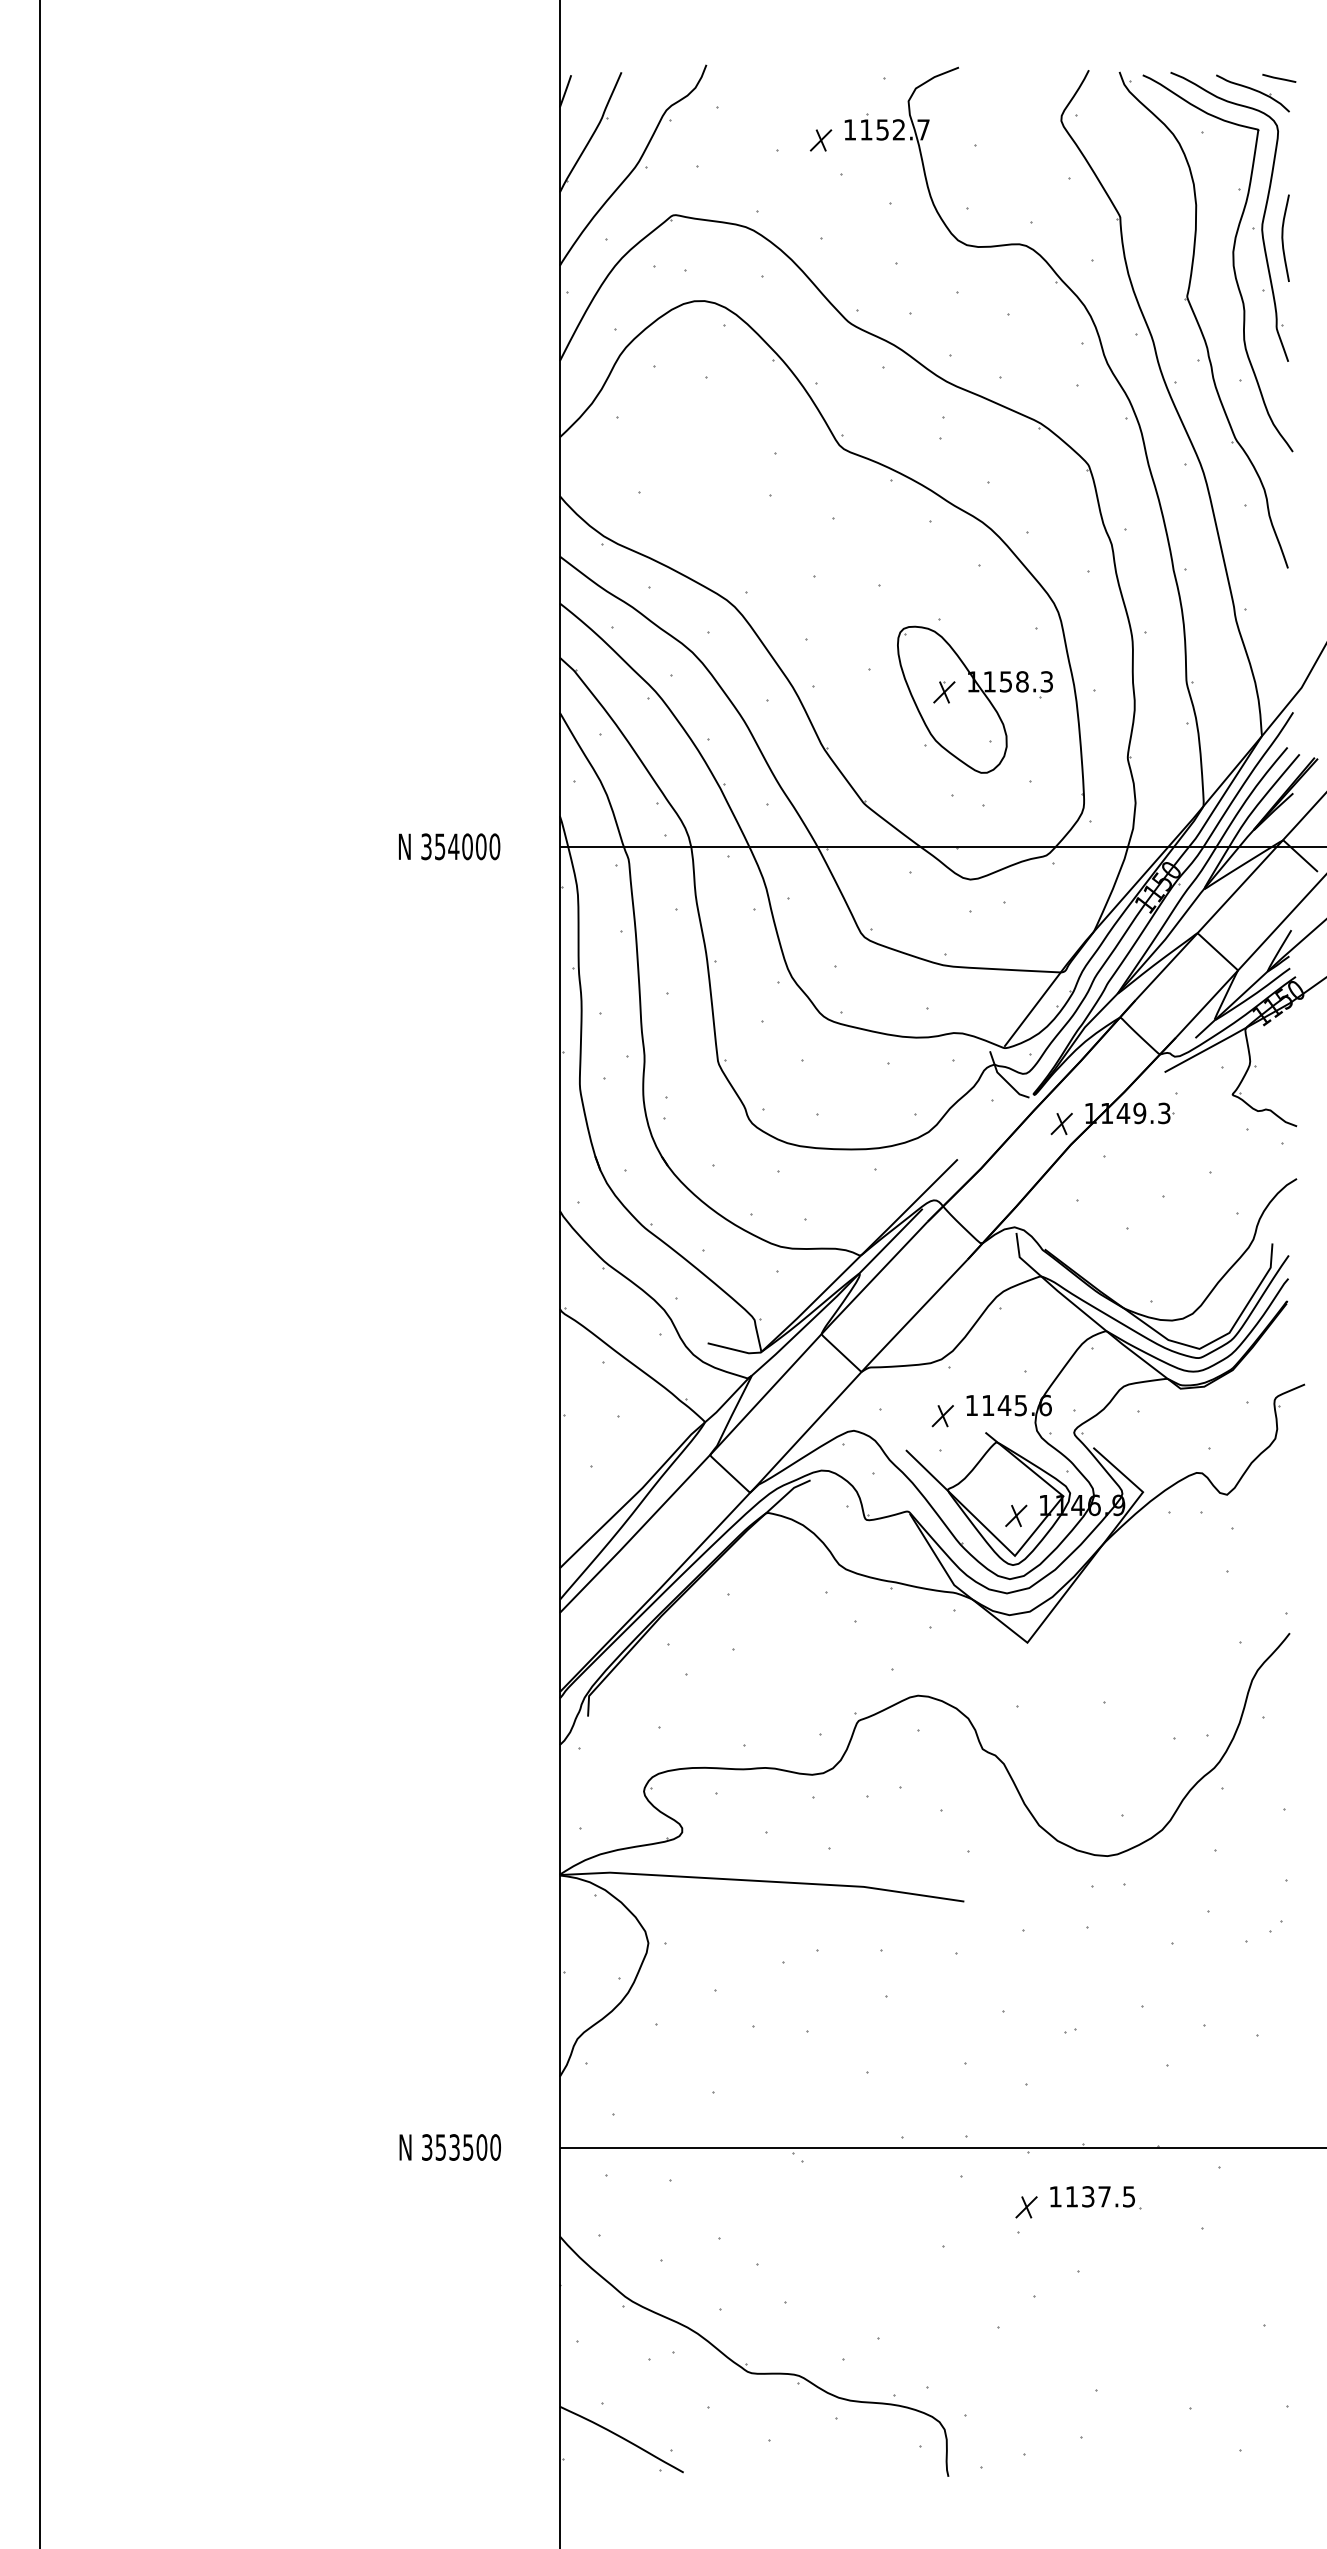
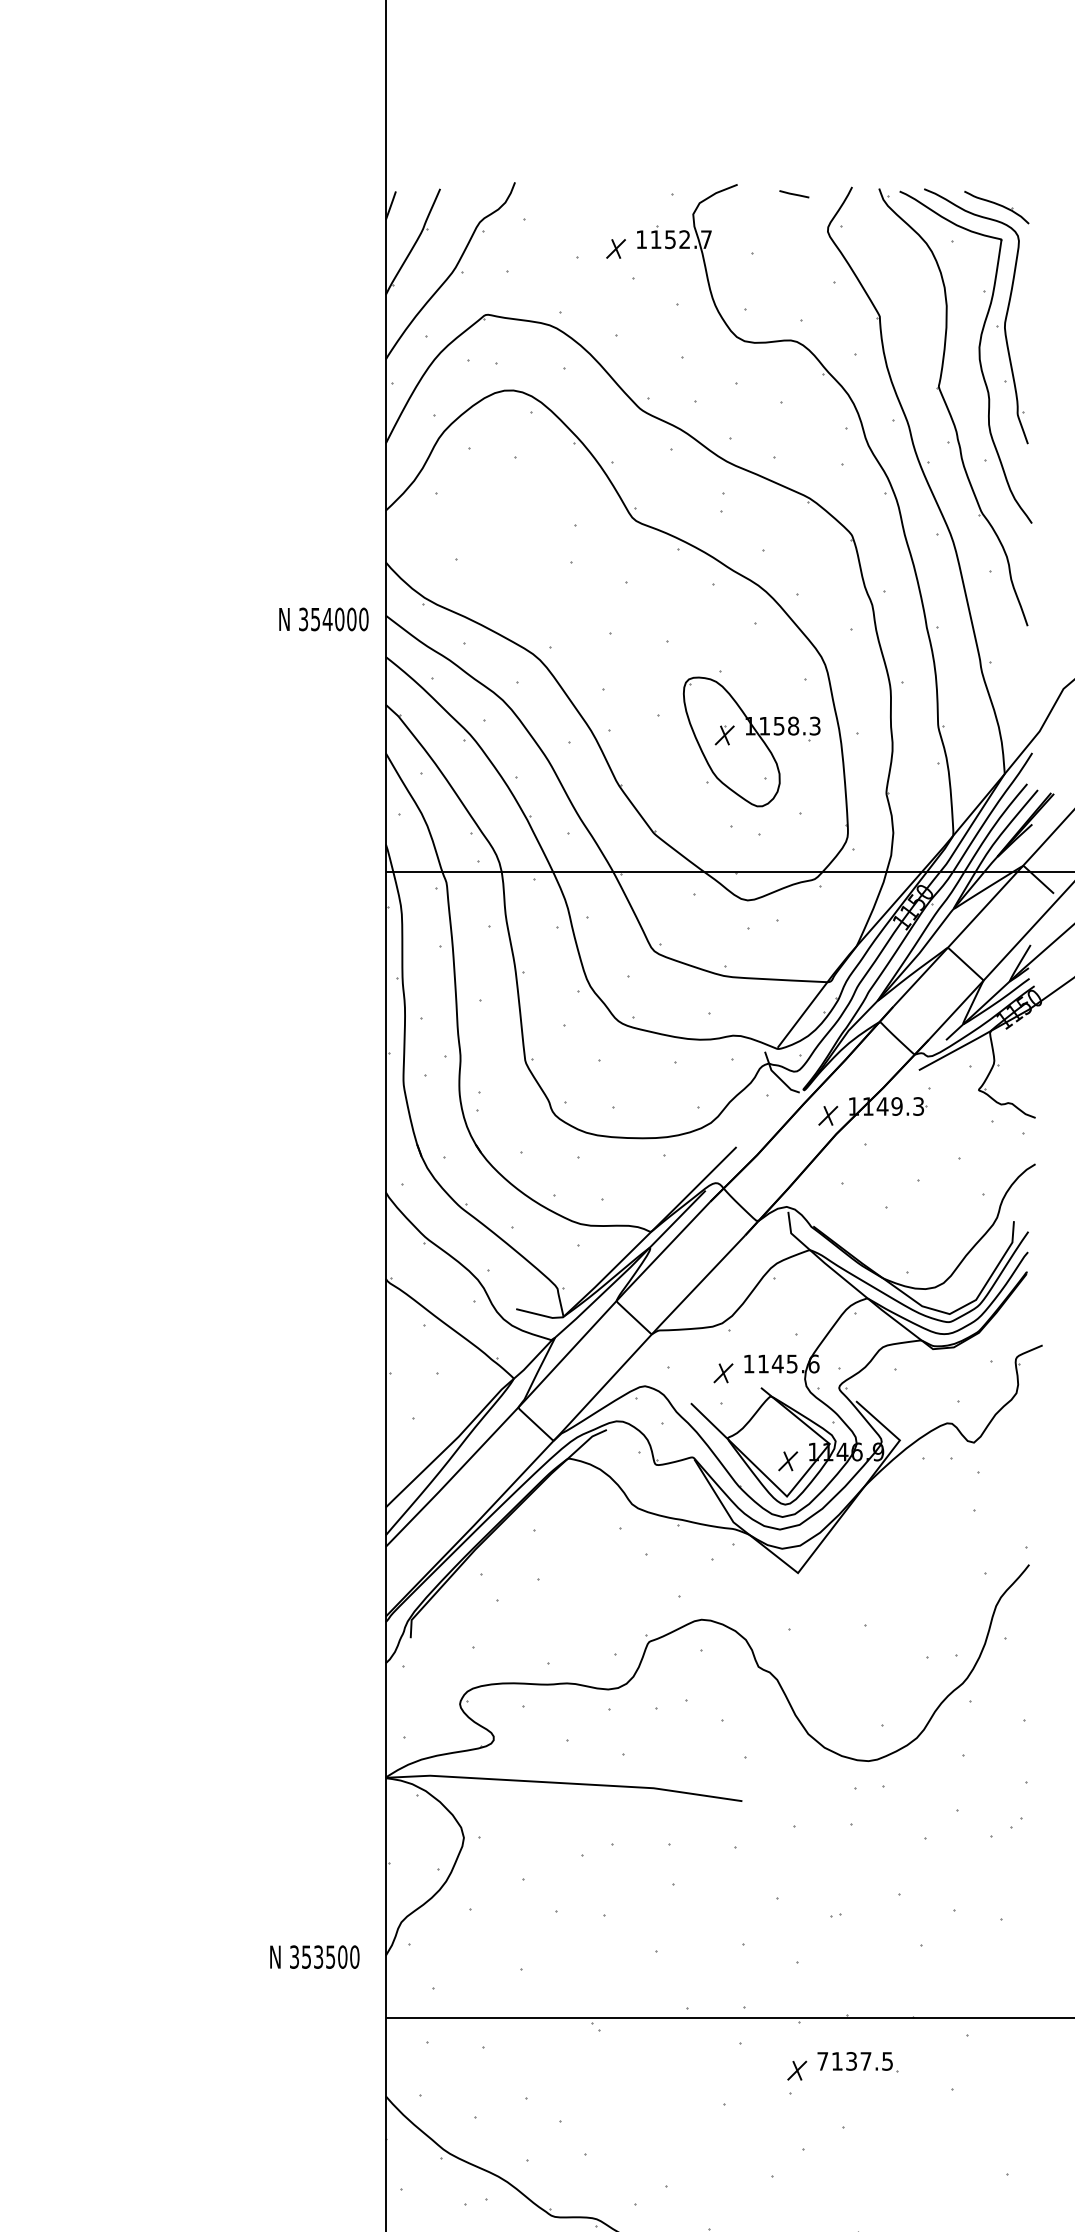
line: (1279, 78) -> (794, 194), moved
curve: (1283, 237) -> (1023, 334), removed
text: (449, 846) -> (323, 619), moved
text: (449, 2147) -> (314, 1957), moved
text: (1055, 2196) -> (822, 2061), 1137.5 -> 7137.5

